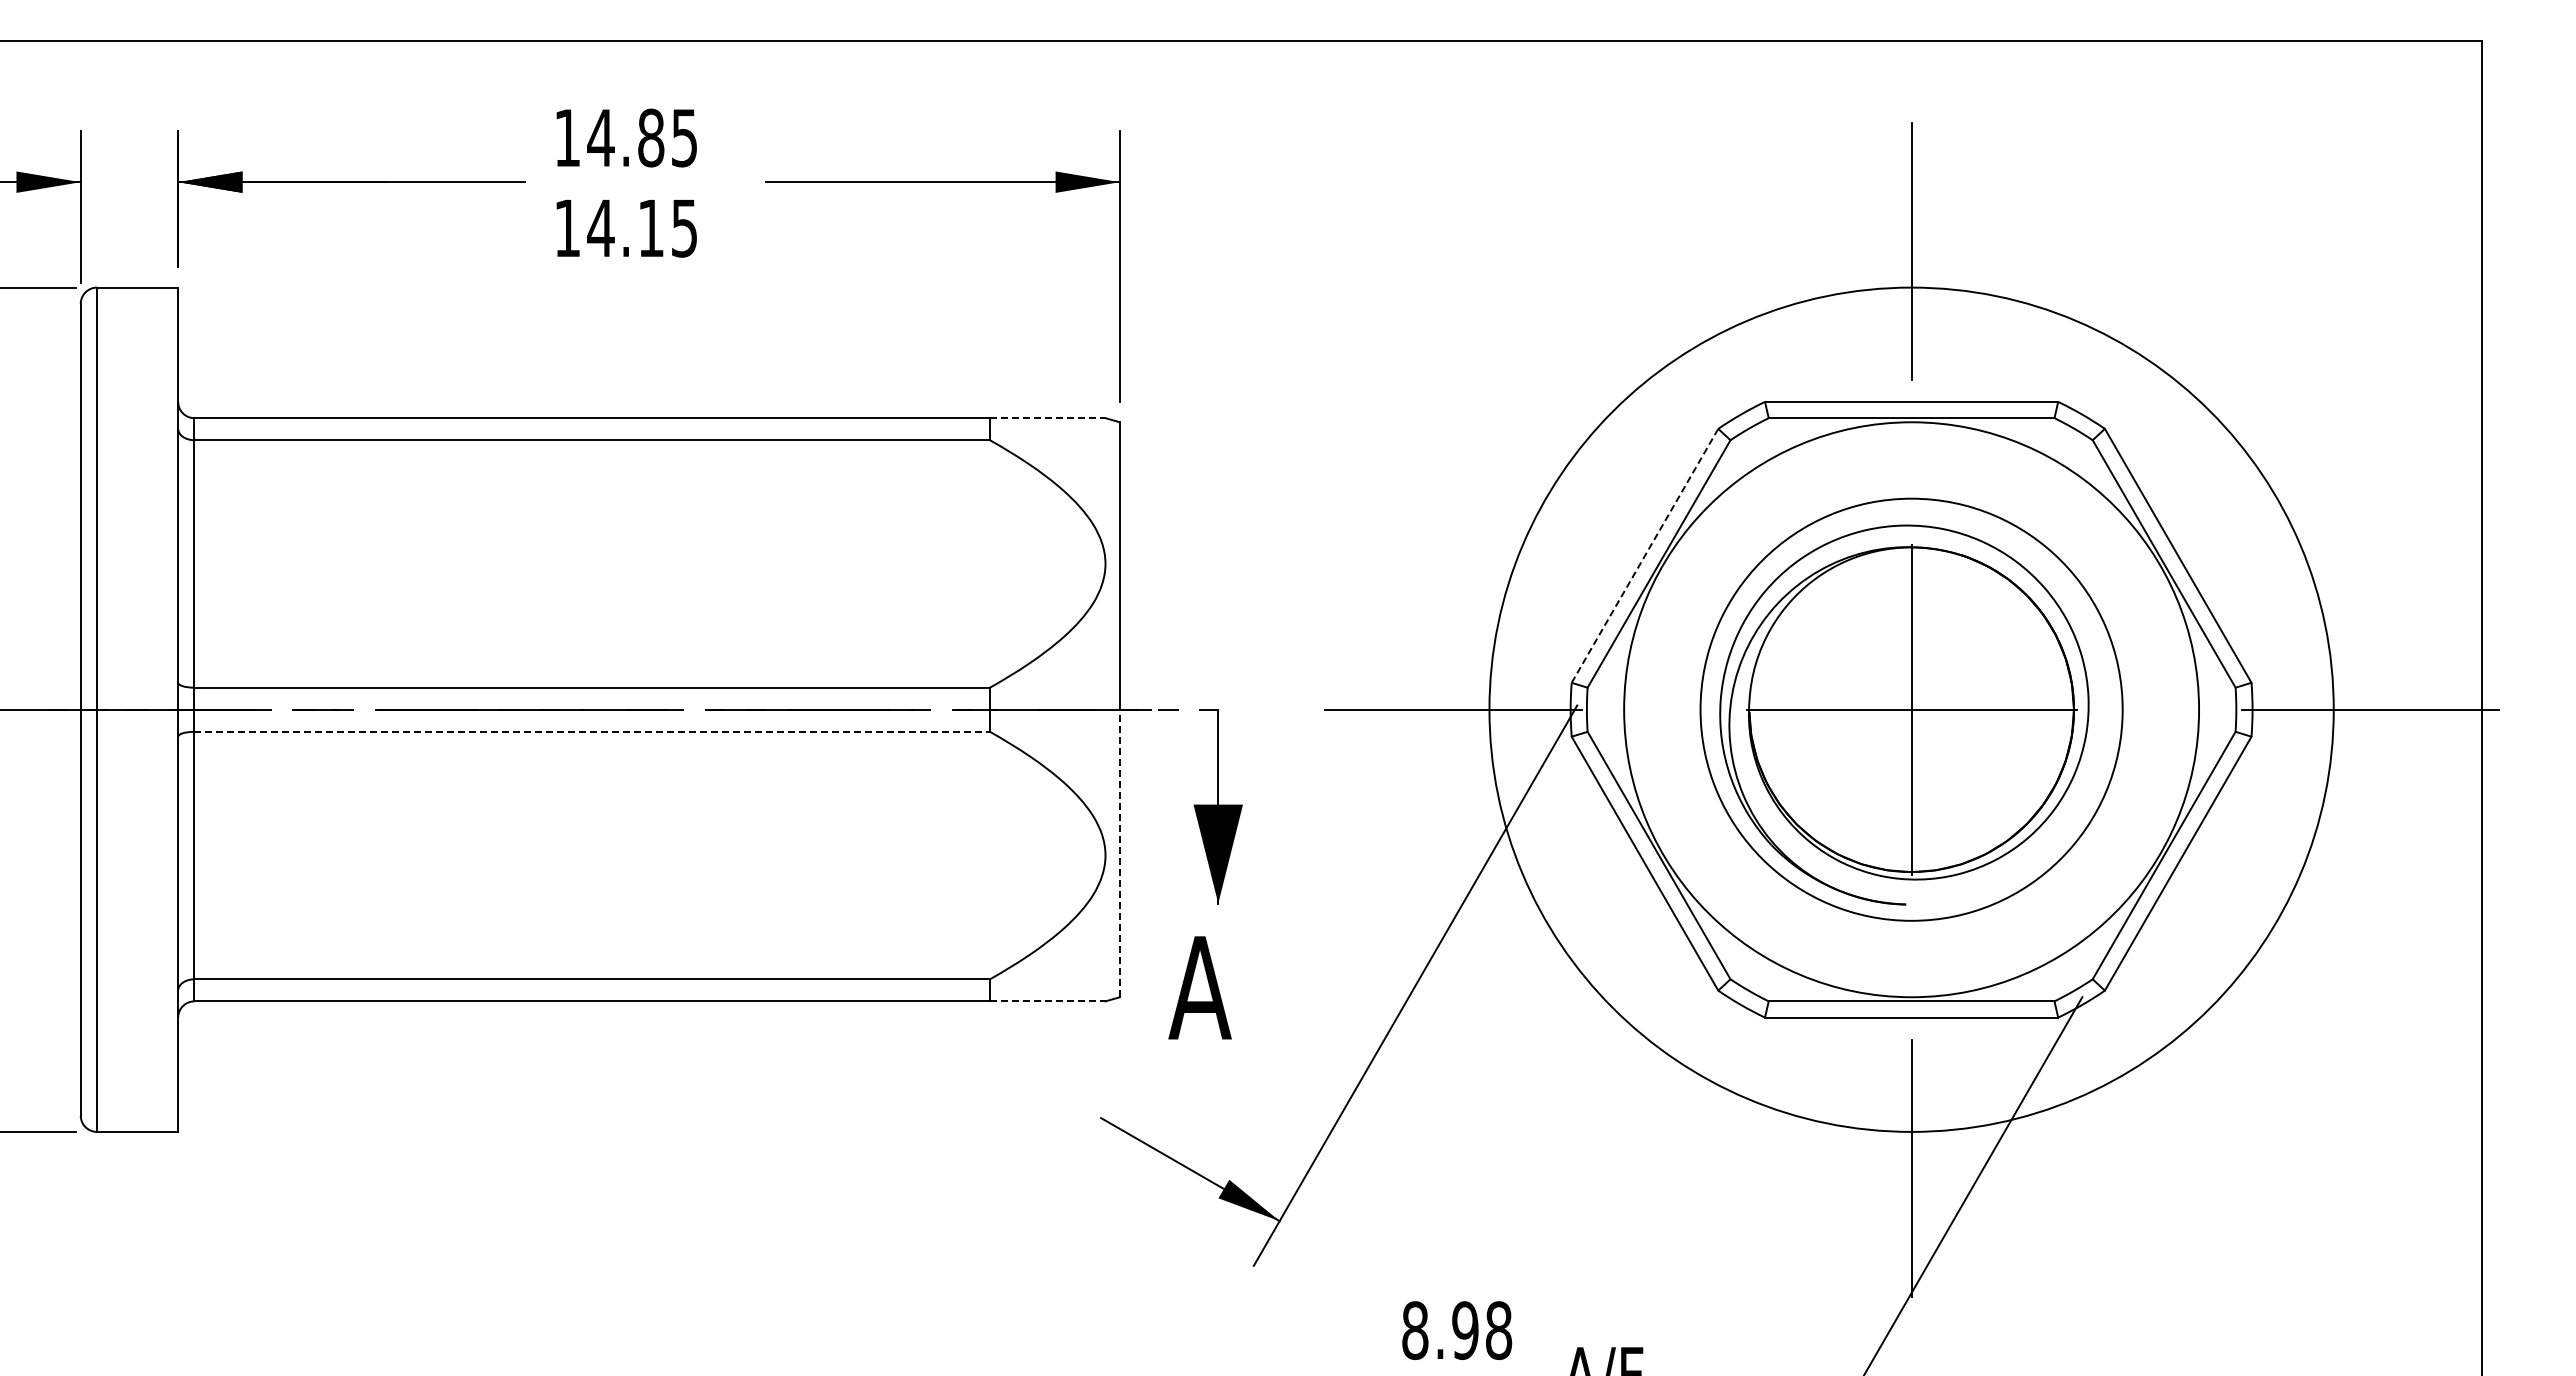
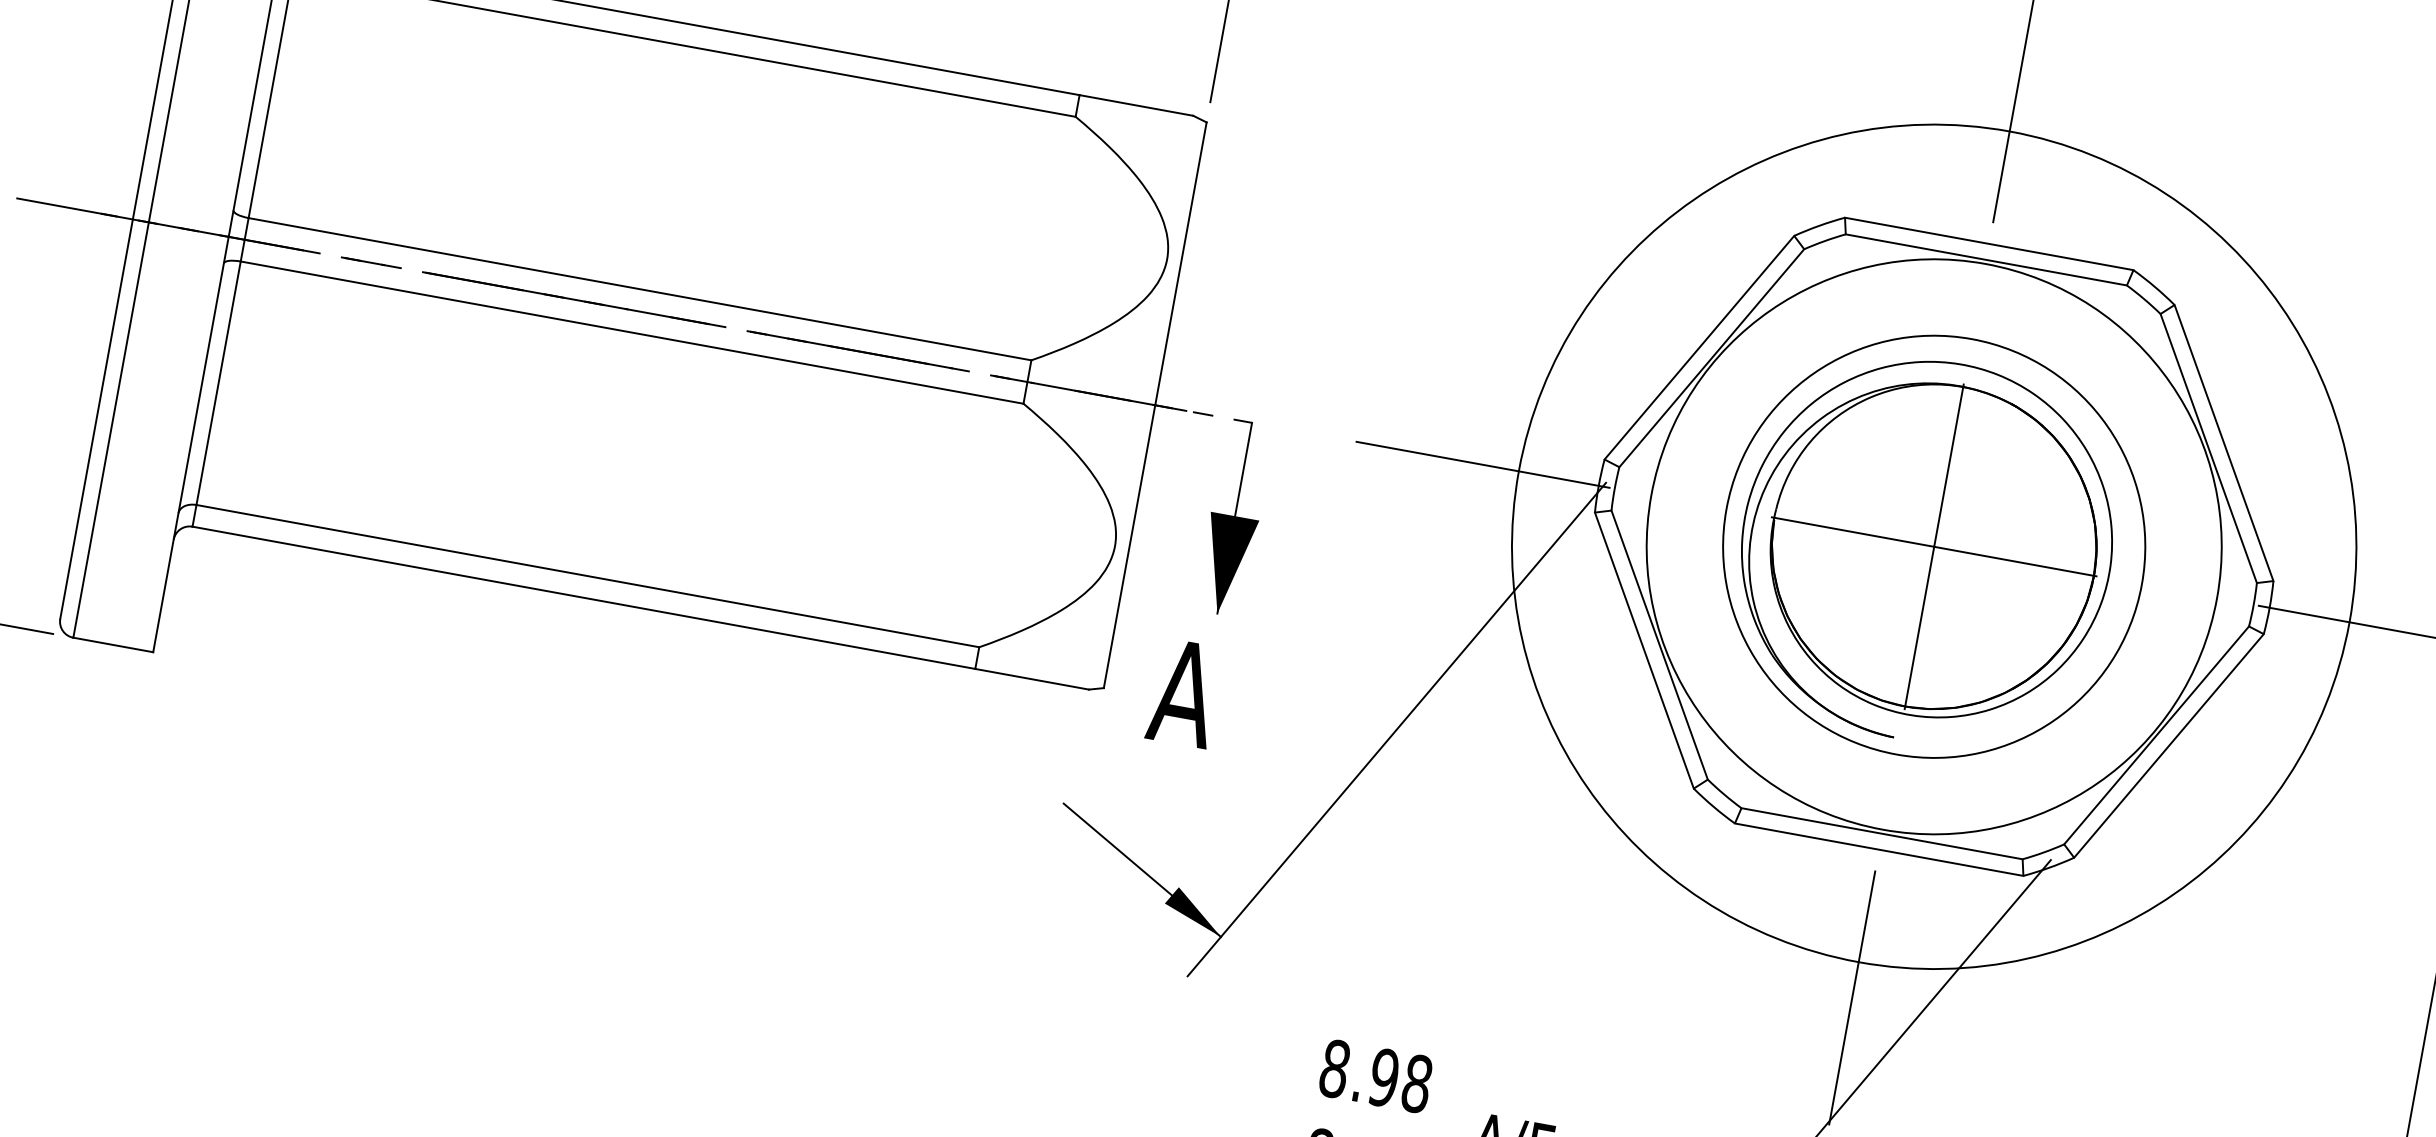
line: (1047, 418) -> (1136, 105), dashed -> solid
line: (1645, 555) -> (1699, 347), dashed -> solid
line: (592, 731) -> (632, 332), dashed -> solid
line: (1119, 853) -> (1129, 546), dashed -> solid
line: (1047, 1001) -> (1031, 679), dashed -> solid

